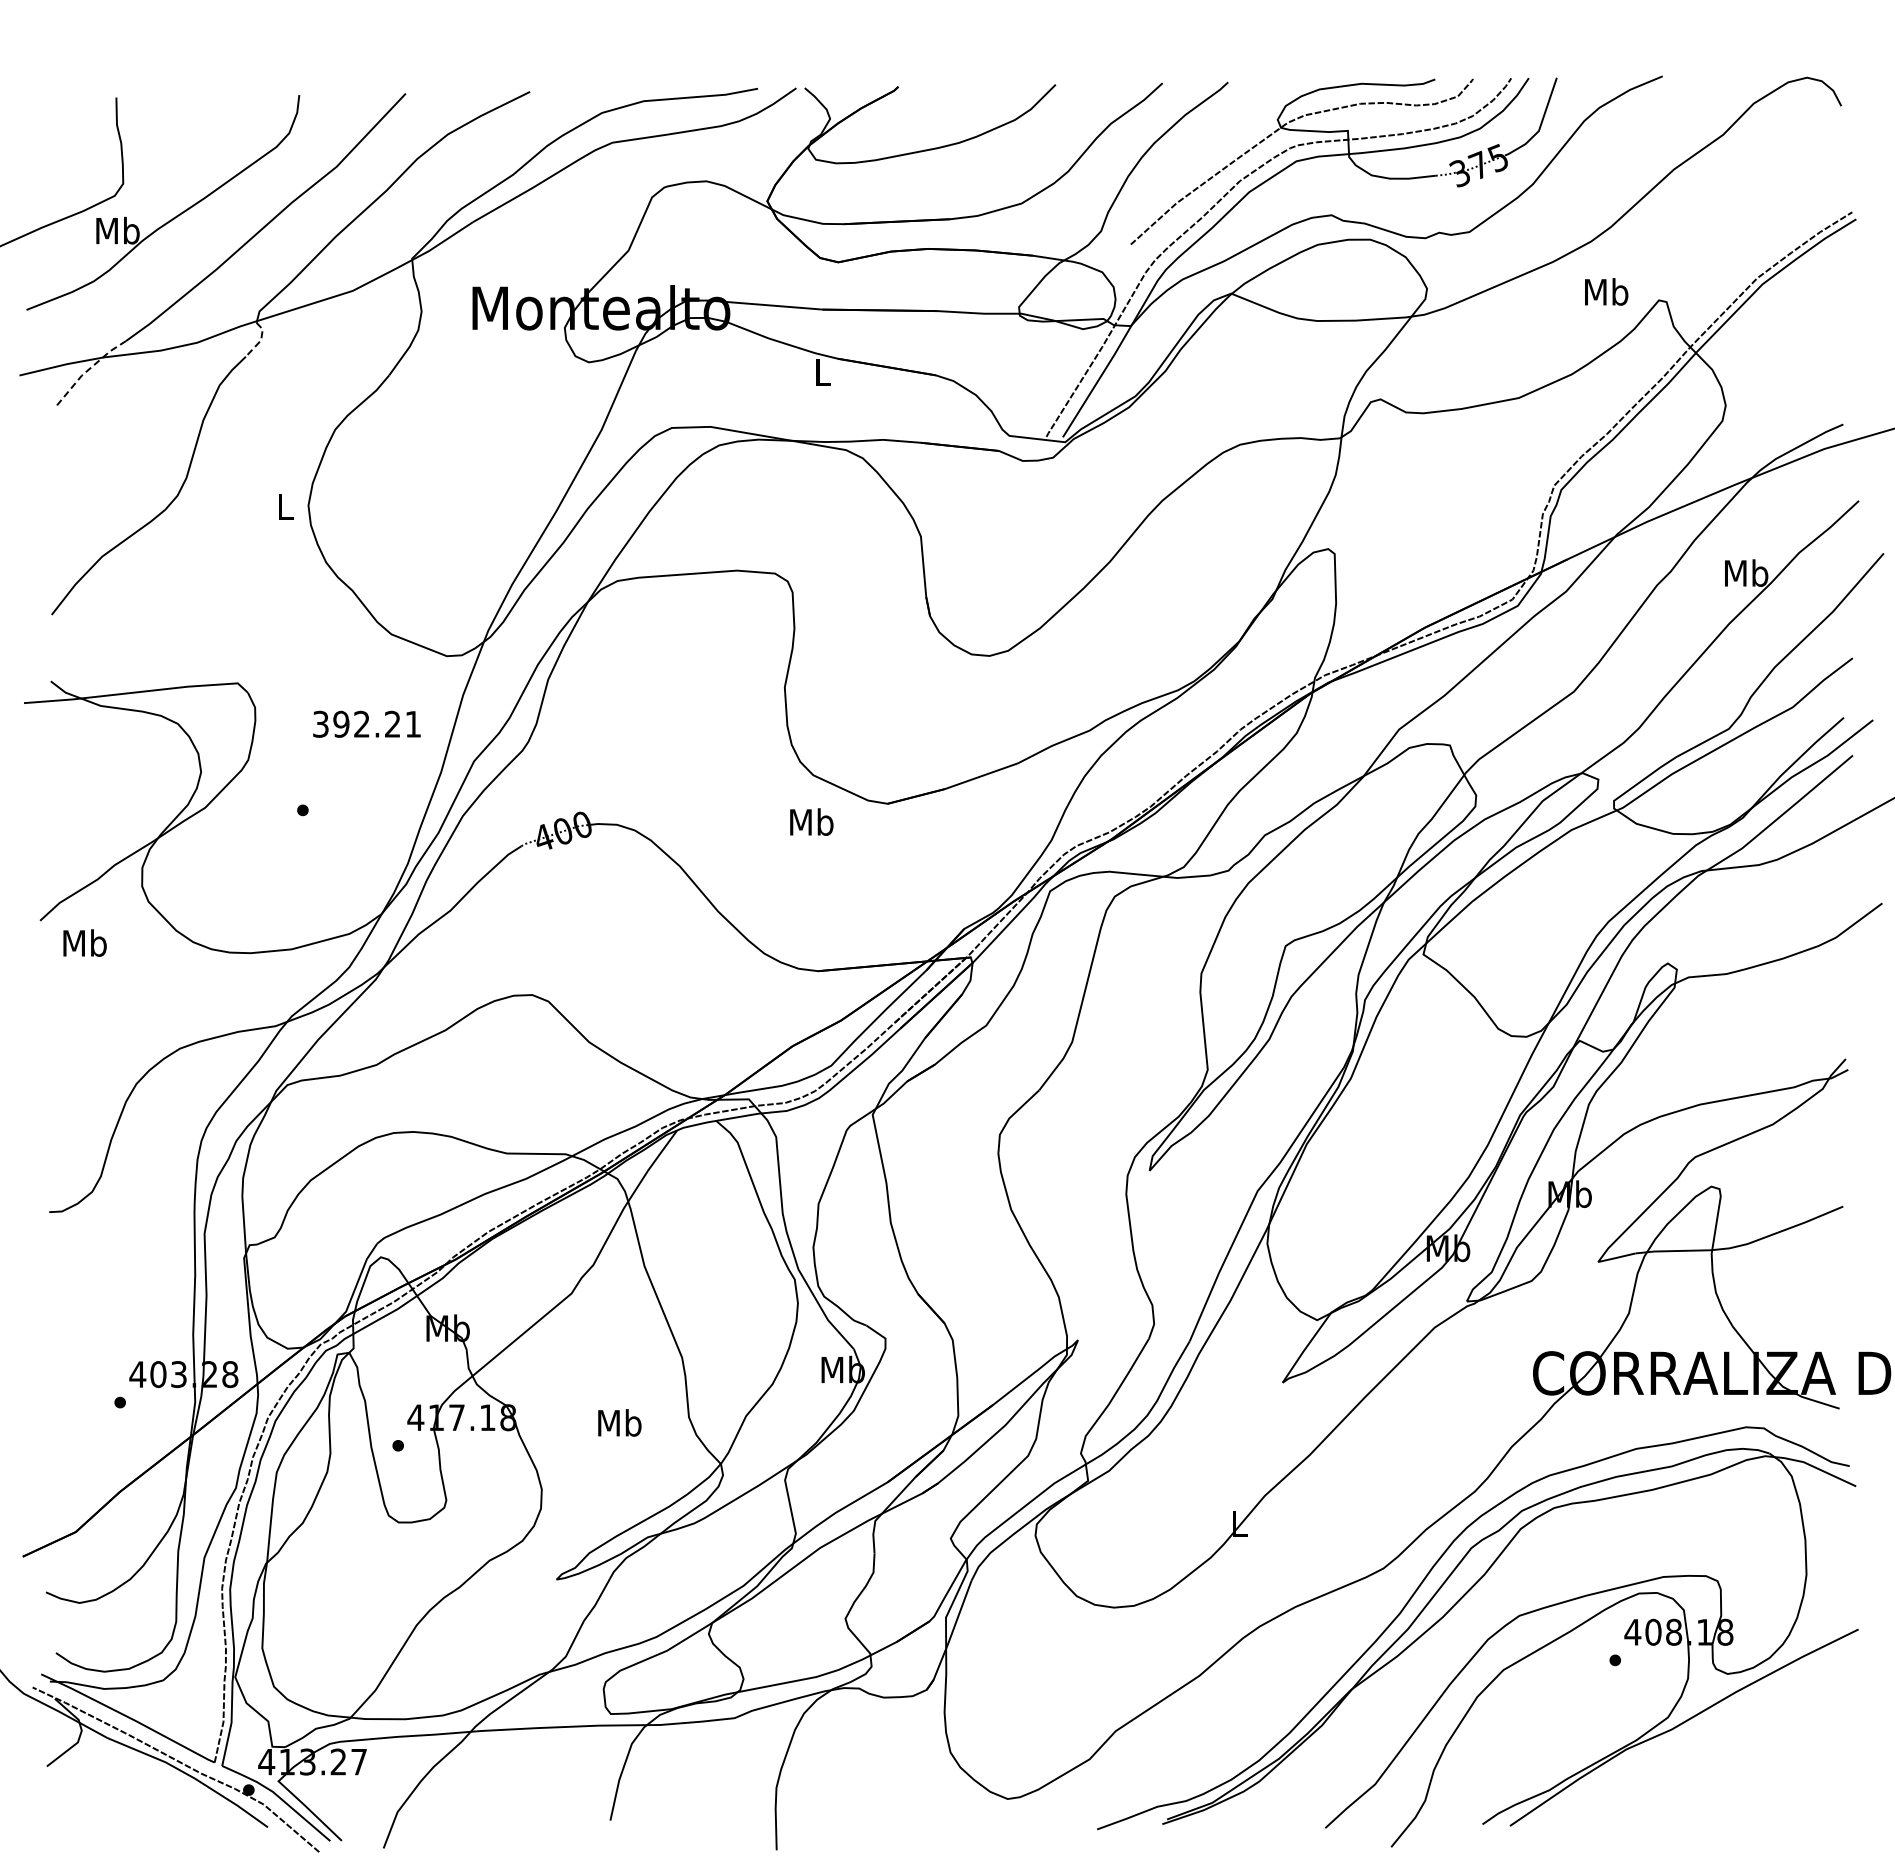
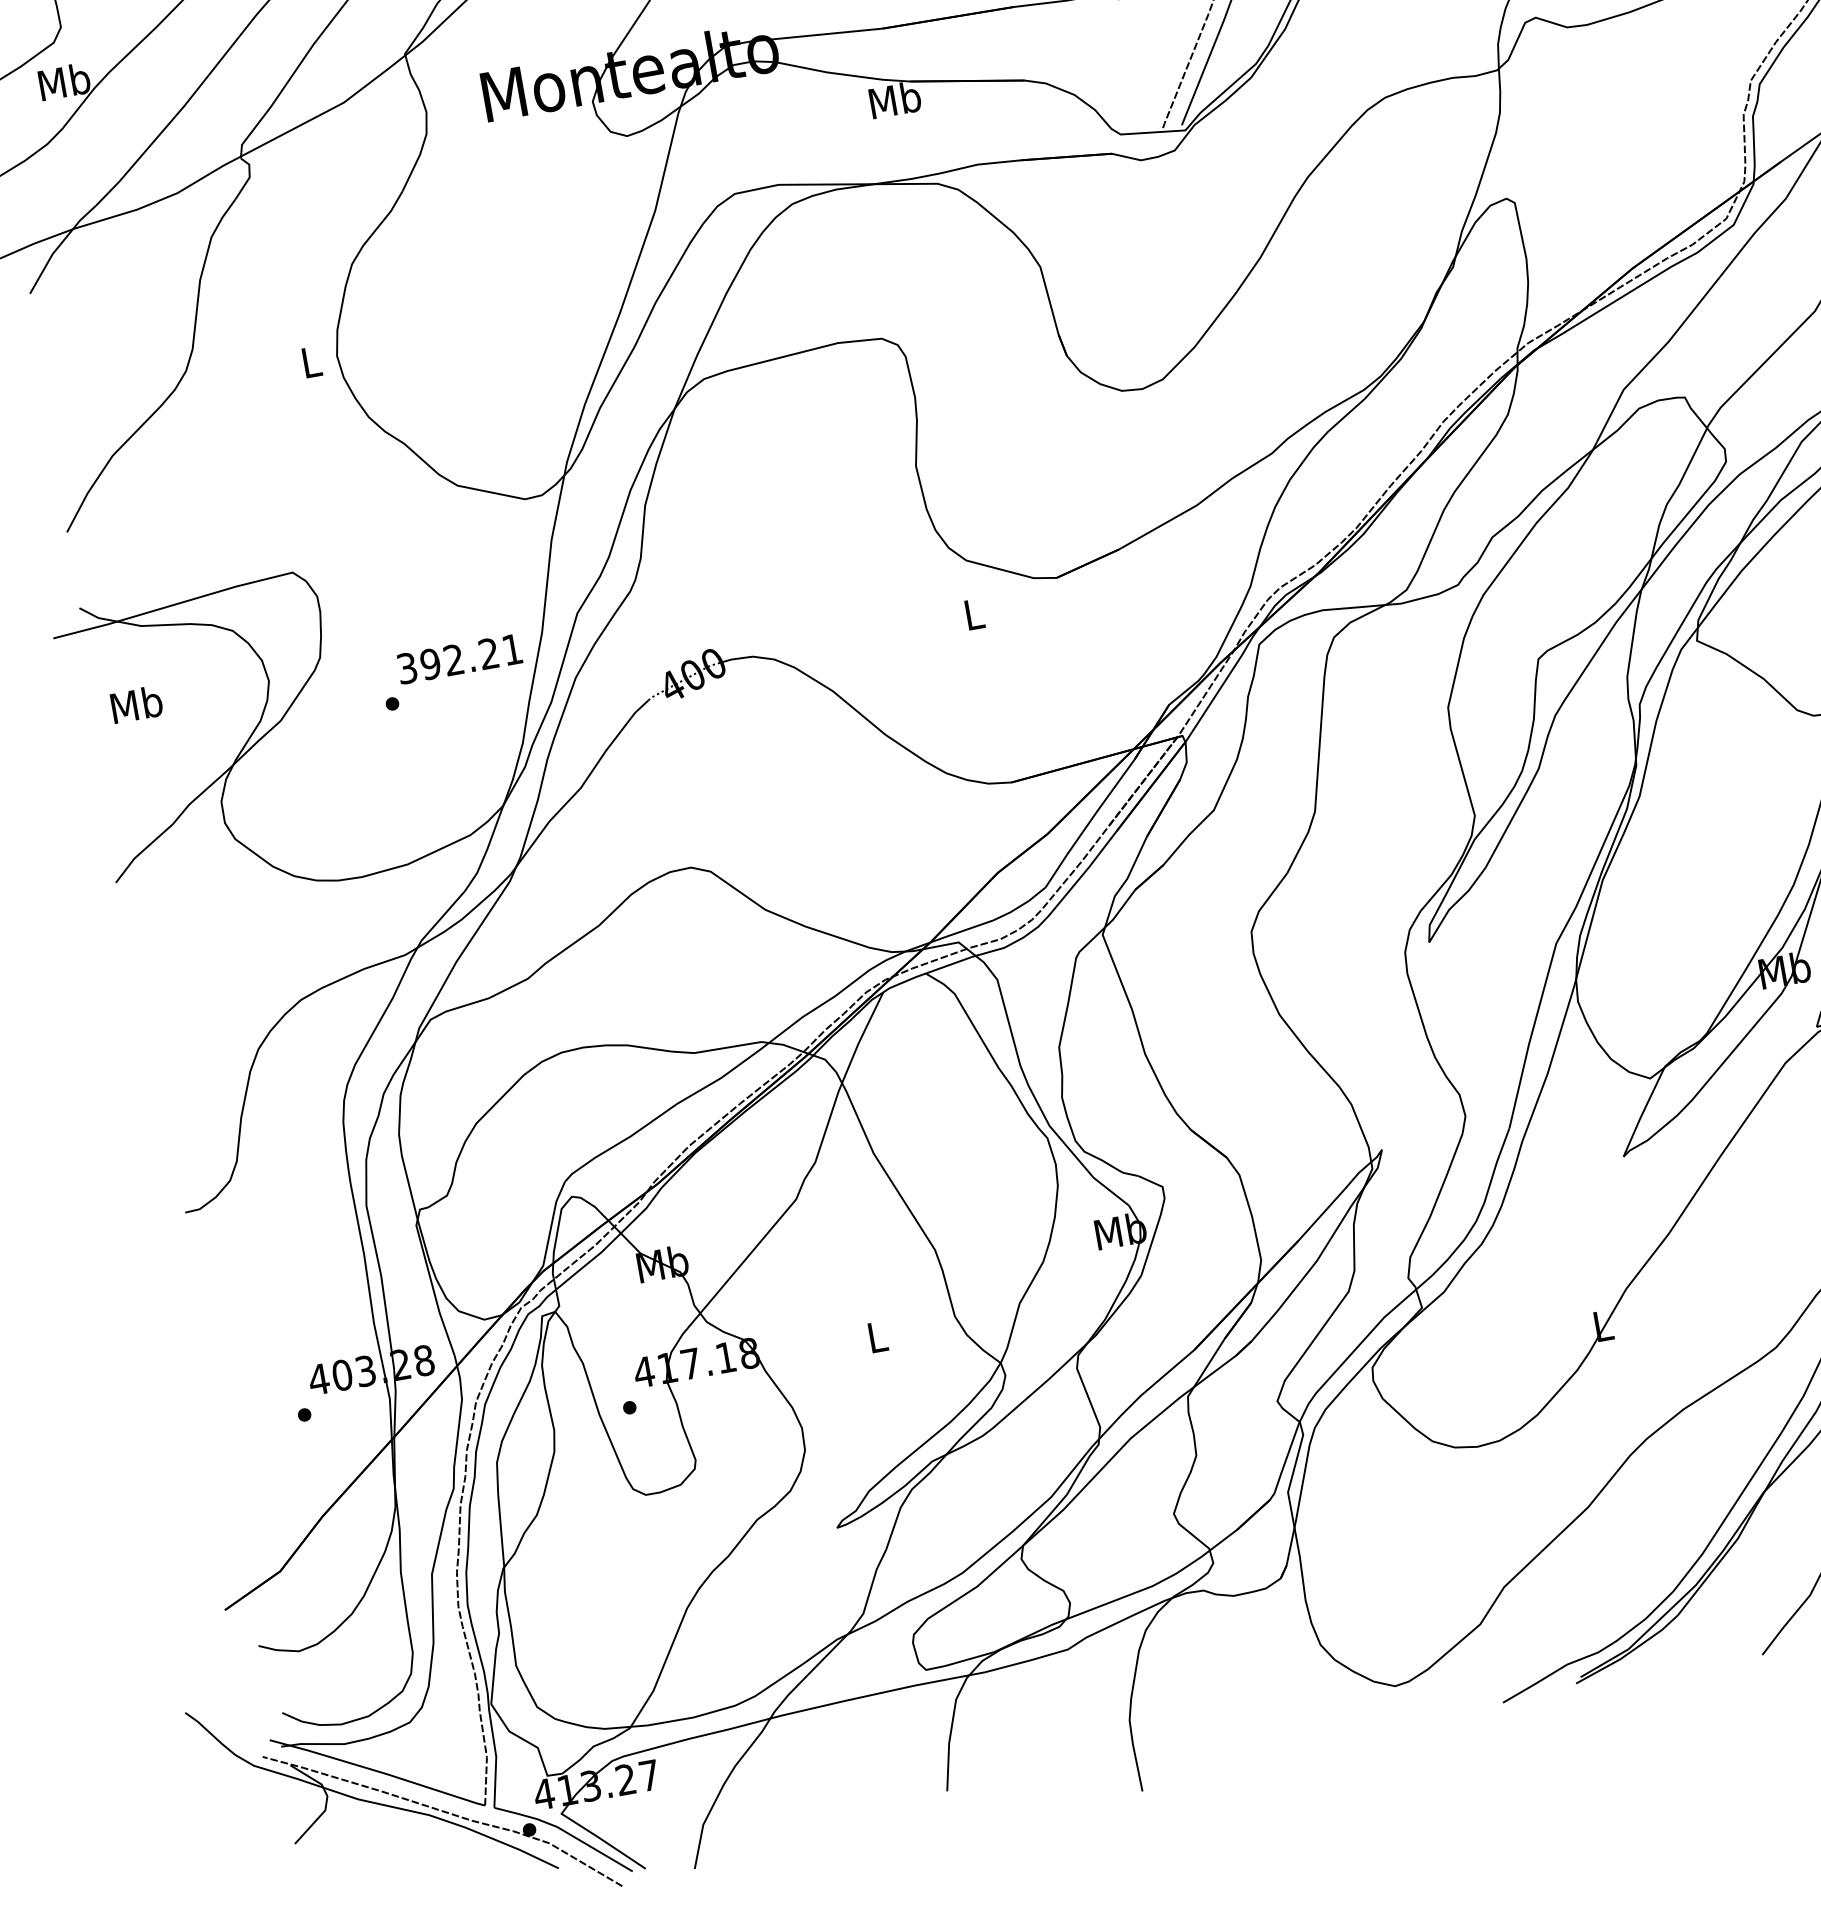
line: (261, 340) -> (250, 177), dashed -> solid
line: (87, 370) -> (58, 246), dashed -> solid
text: (822, 371) -> (894, 99), L -> Mb
text: (366, 723) -> (459, 658), moved
text: (811, 821) -> (973, 613), Mb -> L
text: (84, 942) -> (136, 703), moved
text: (619, 1422) -> (876, 1336), Mb -> L

